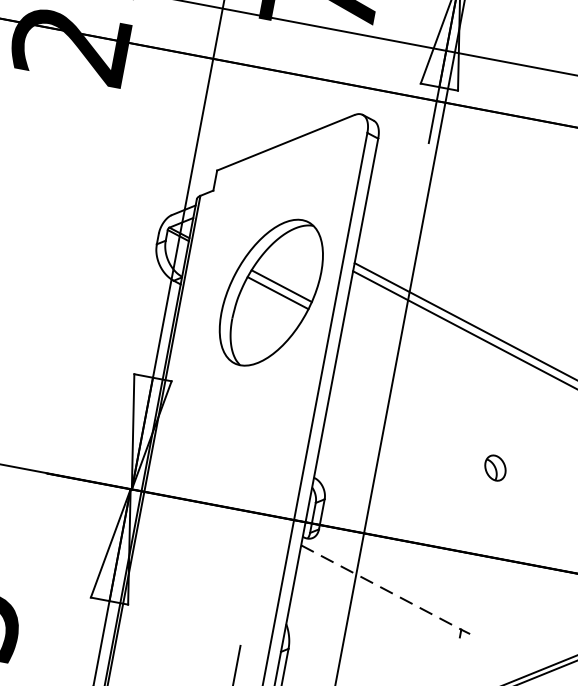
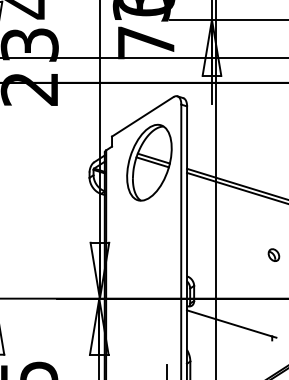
part: (271, 292) -> (149, 162), moved
line: (381, 587) -> (229, 323), dashed -> solid

